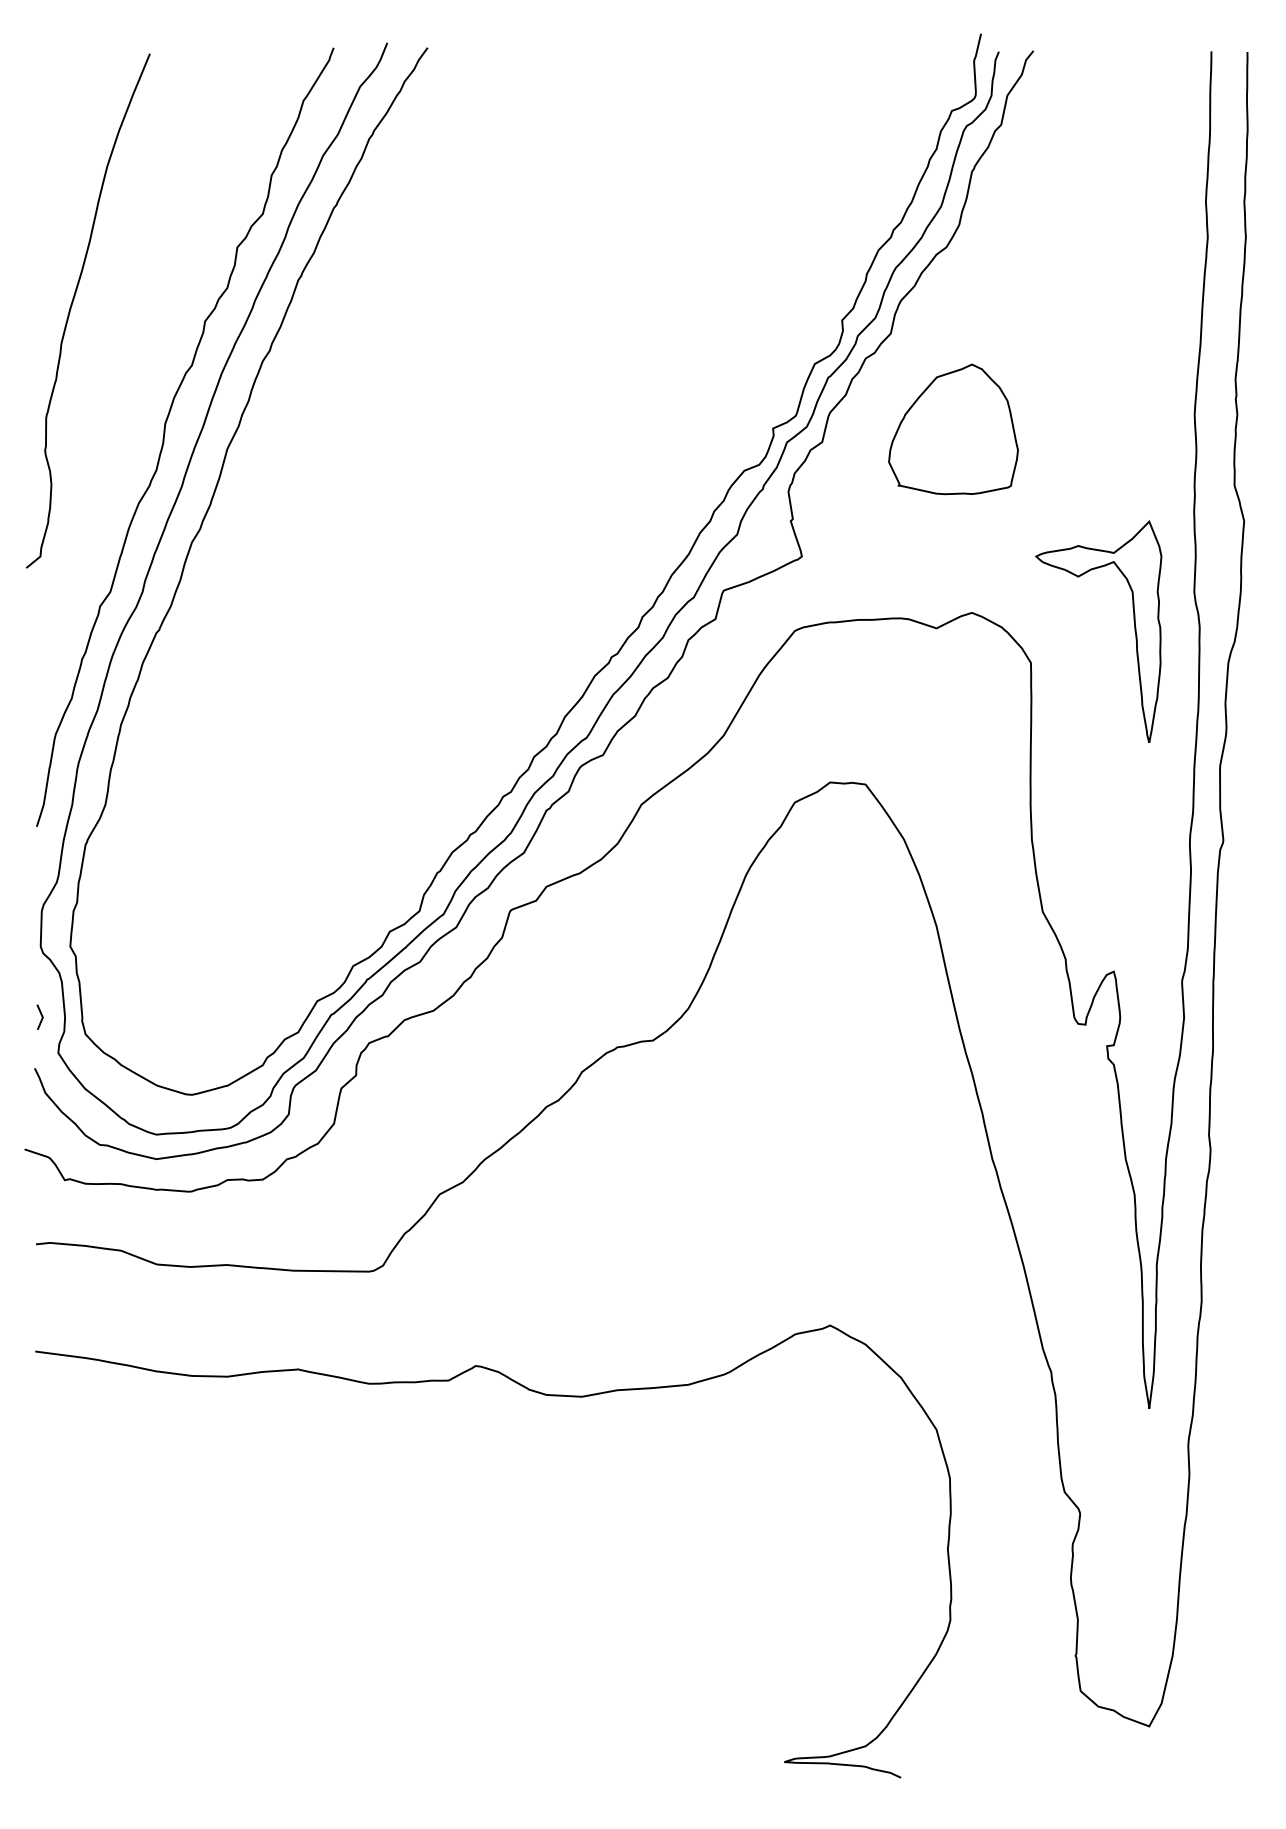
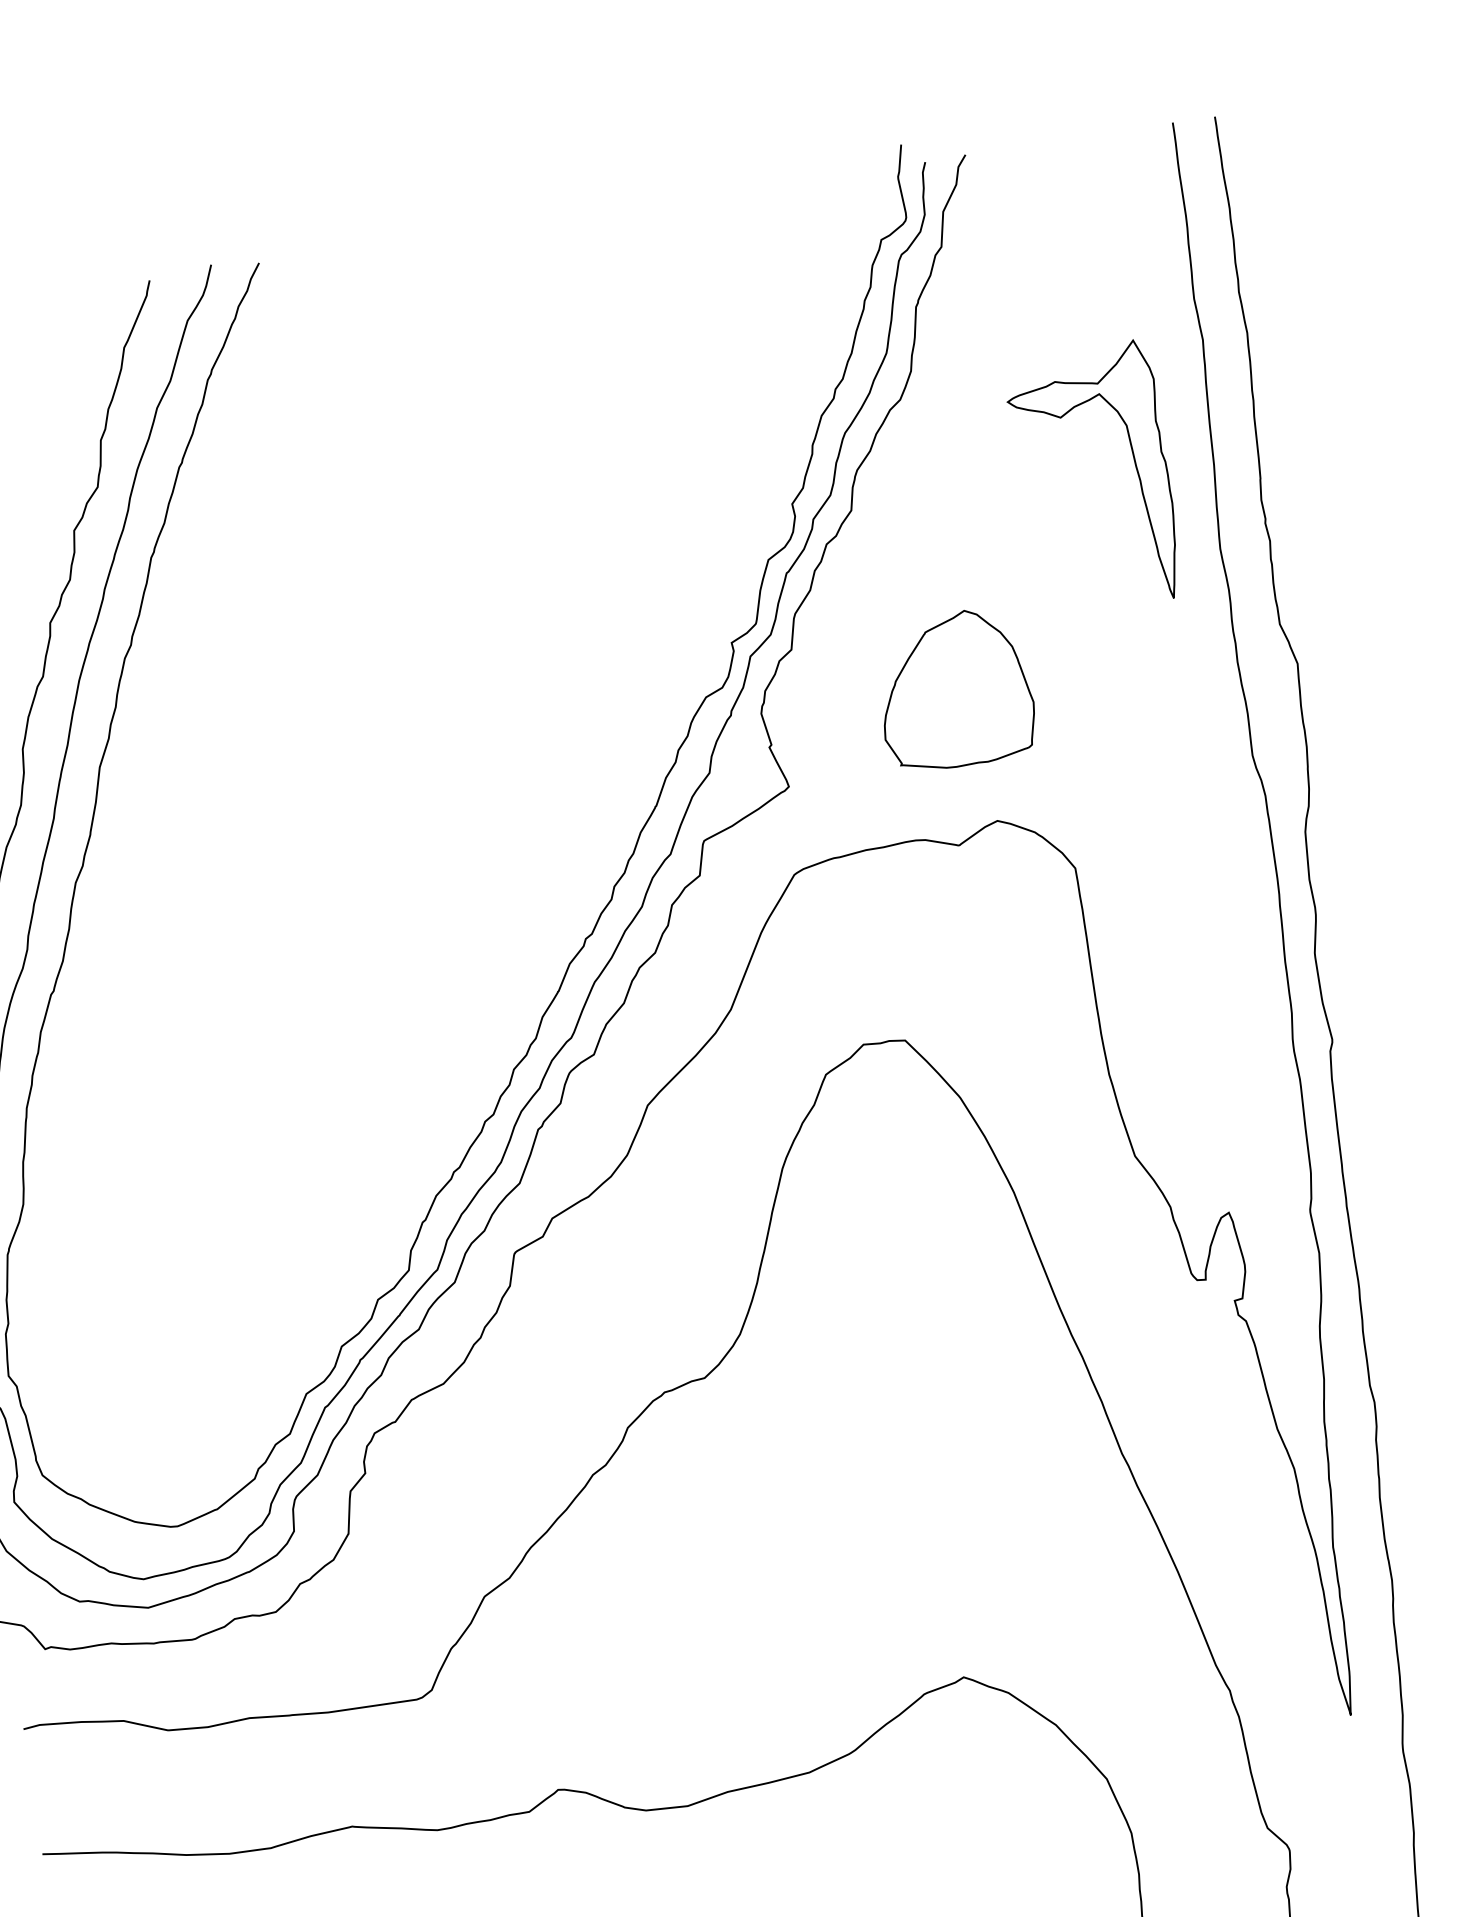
part: (953, 429) -> (954, 689), moved
part: (1134, 631) -> (1136, 471), moved

